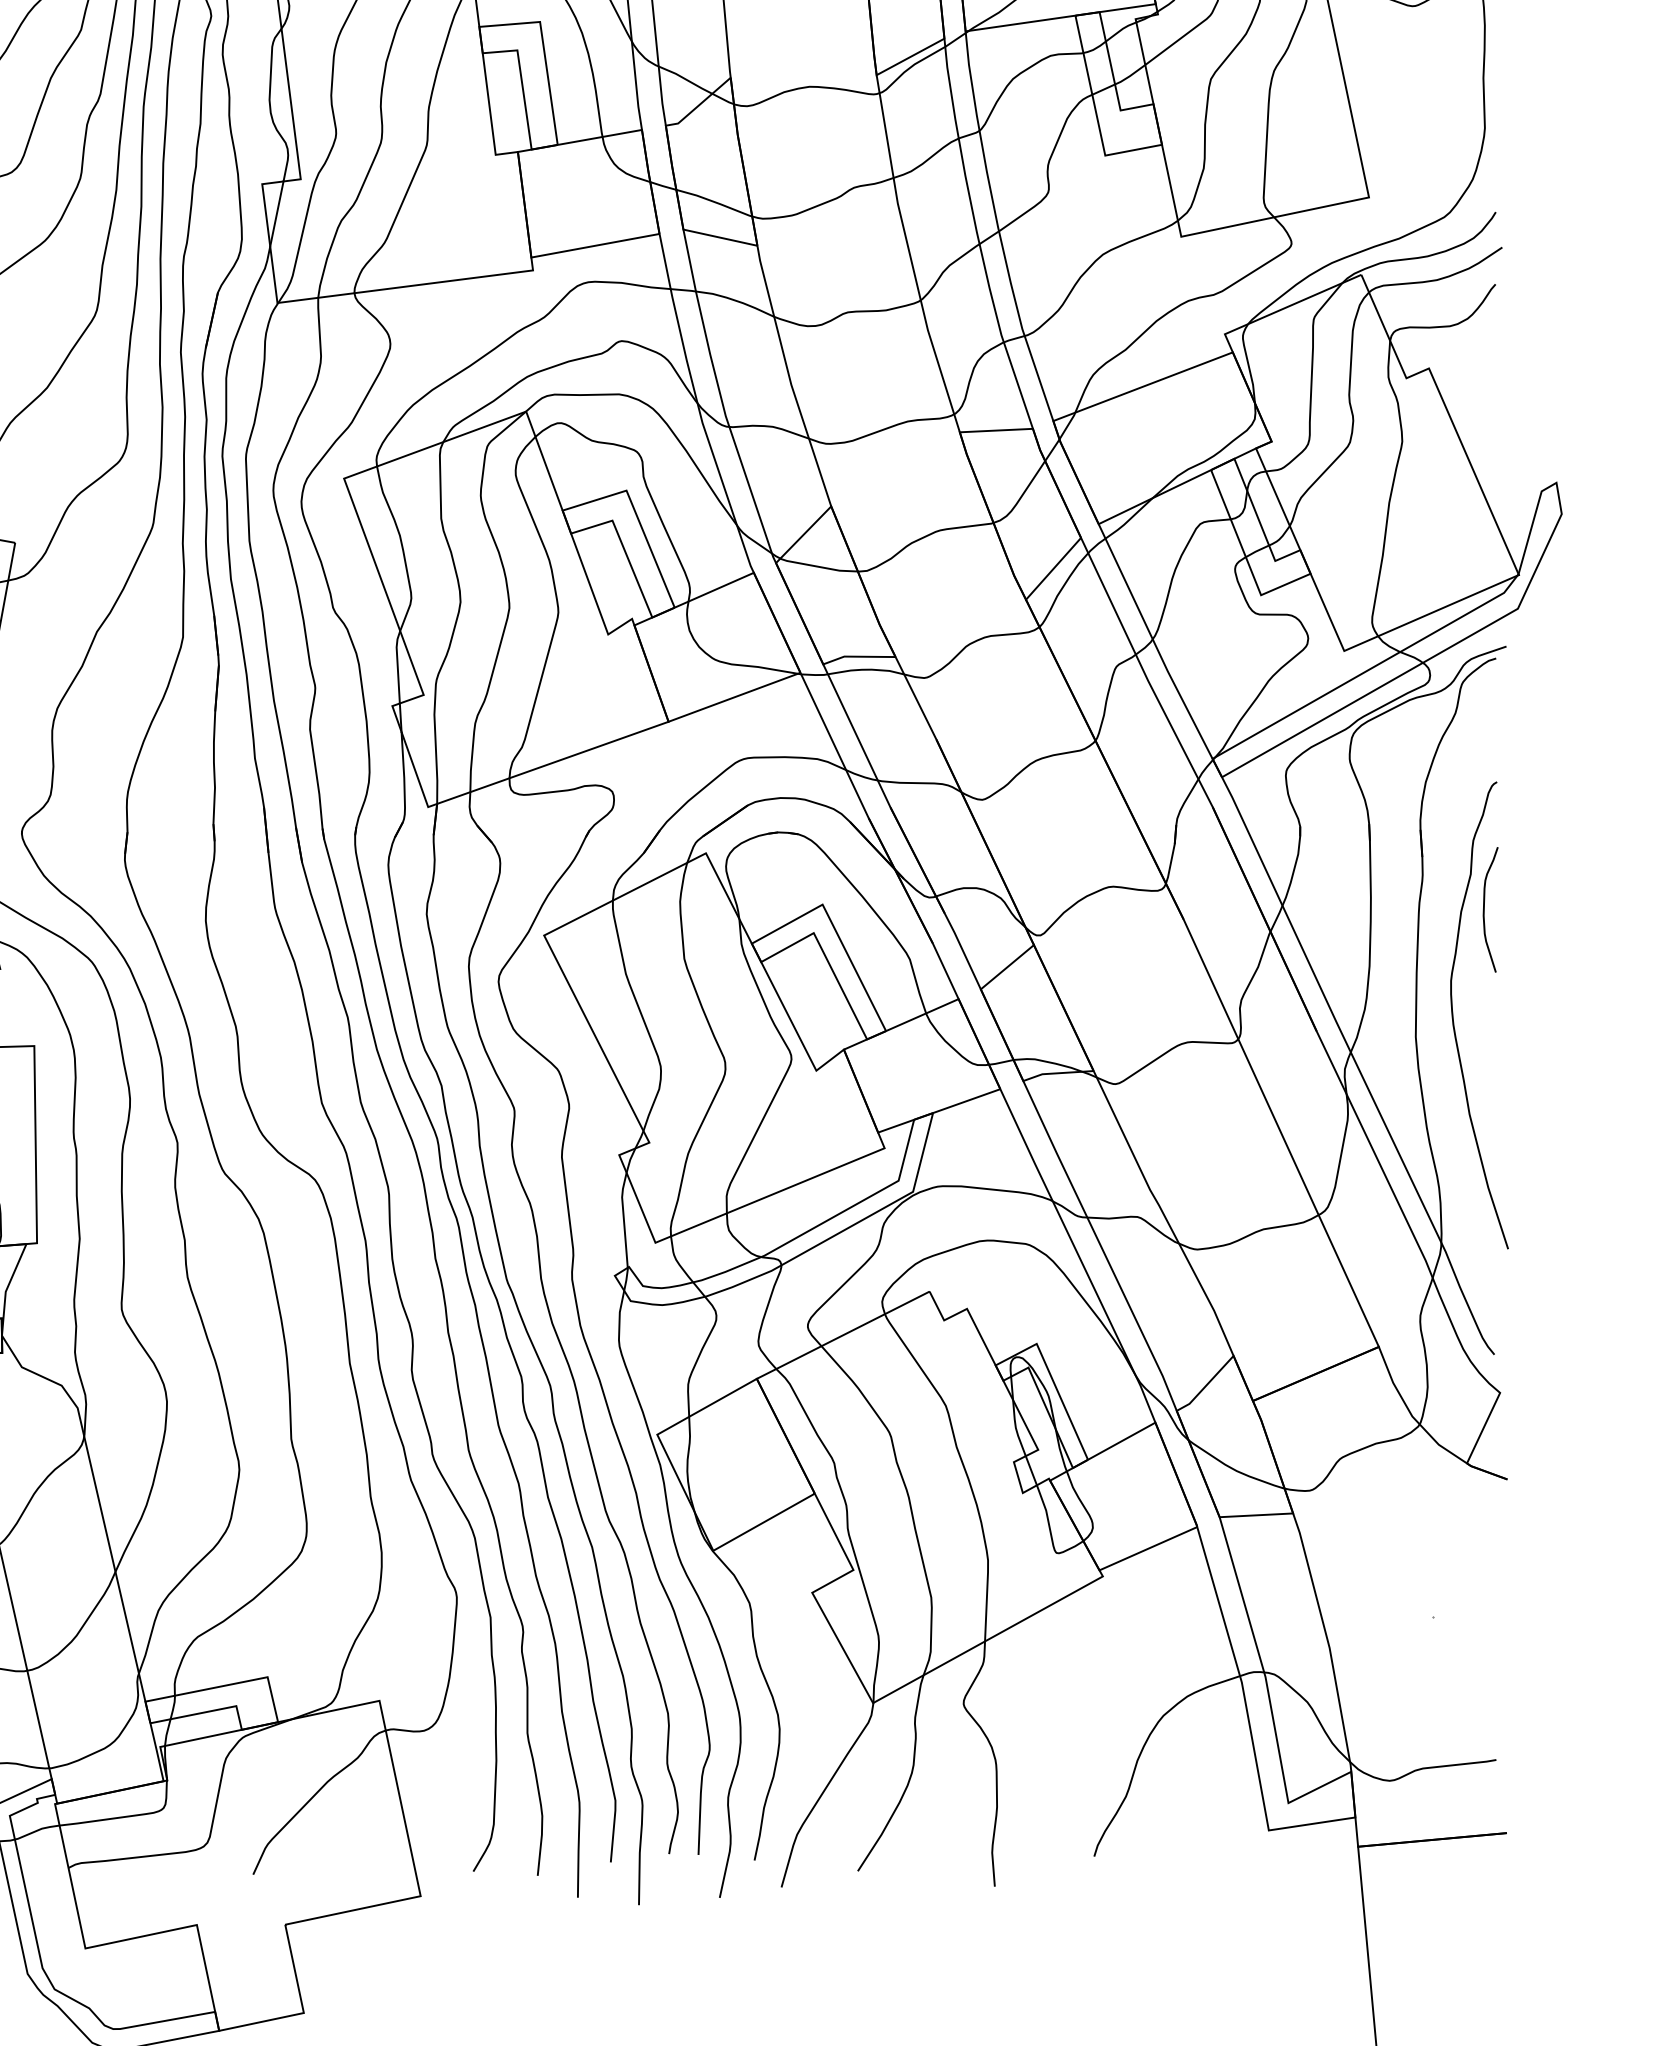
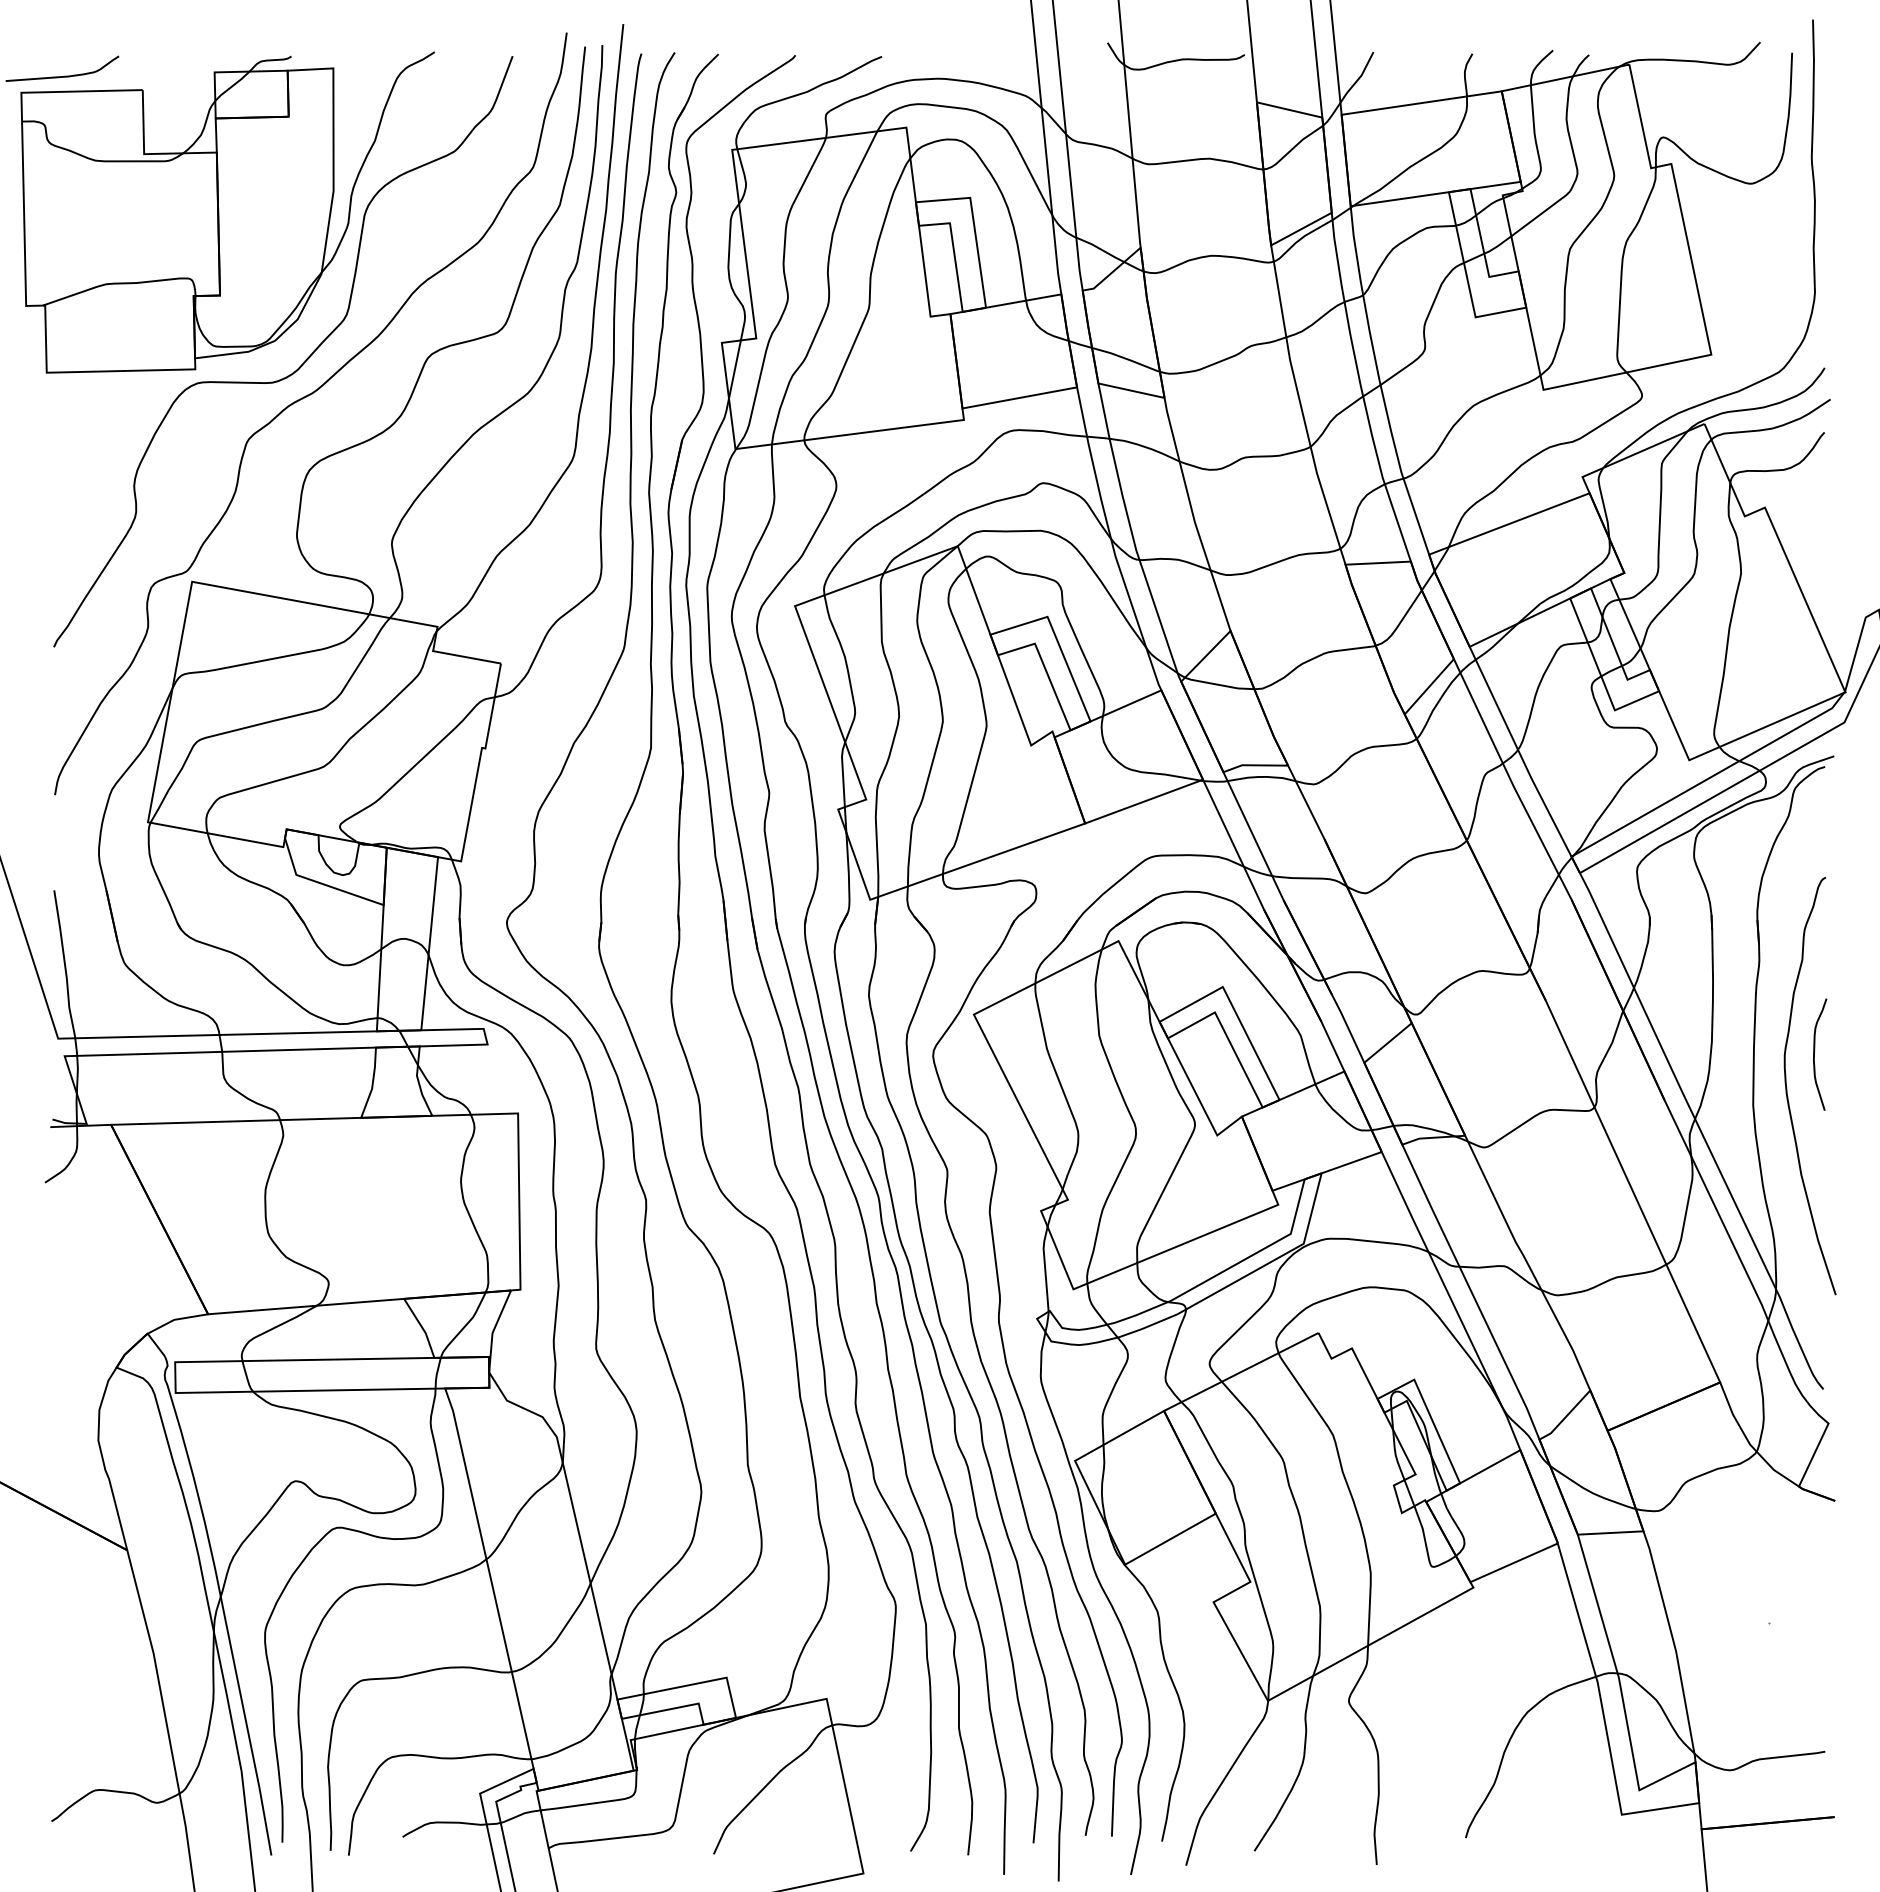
curve: (1484, 909) -> (1814, 1054), moved

